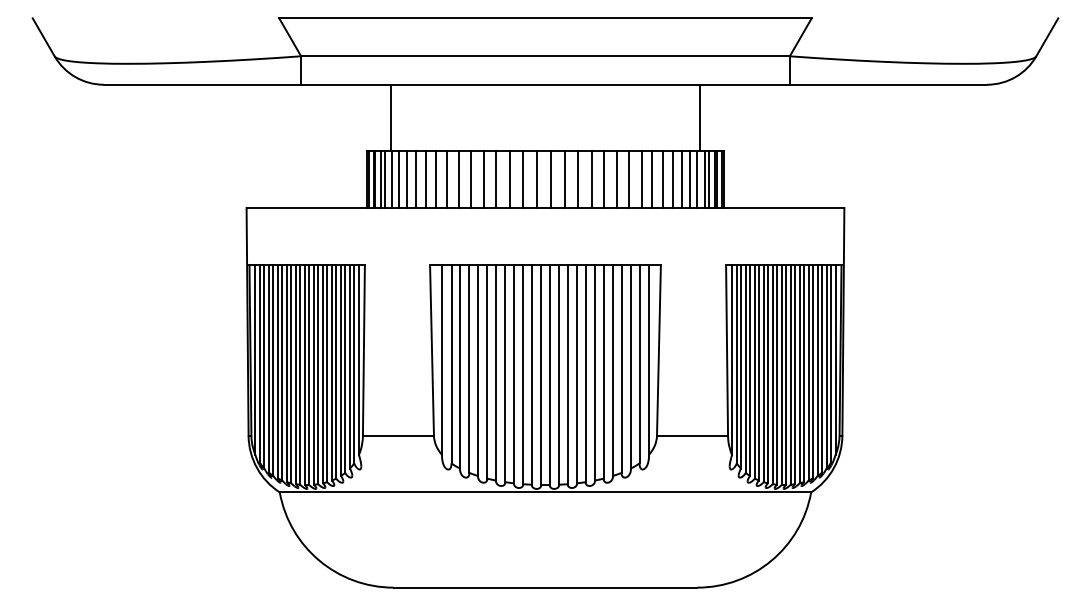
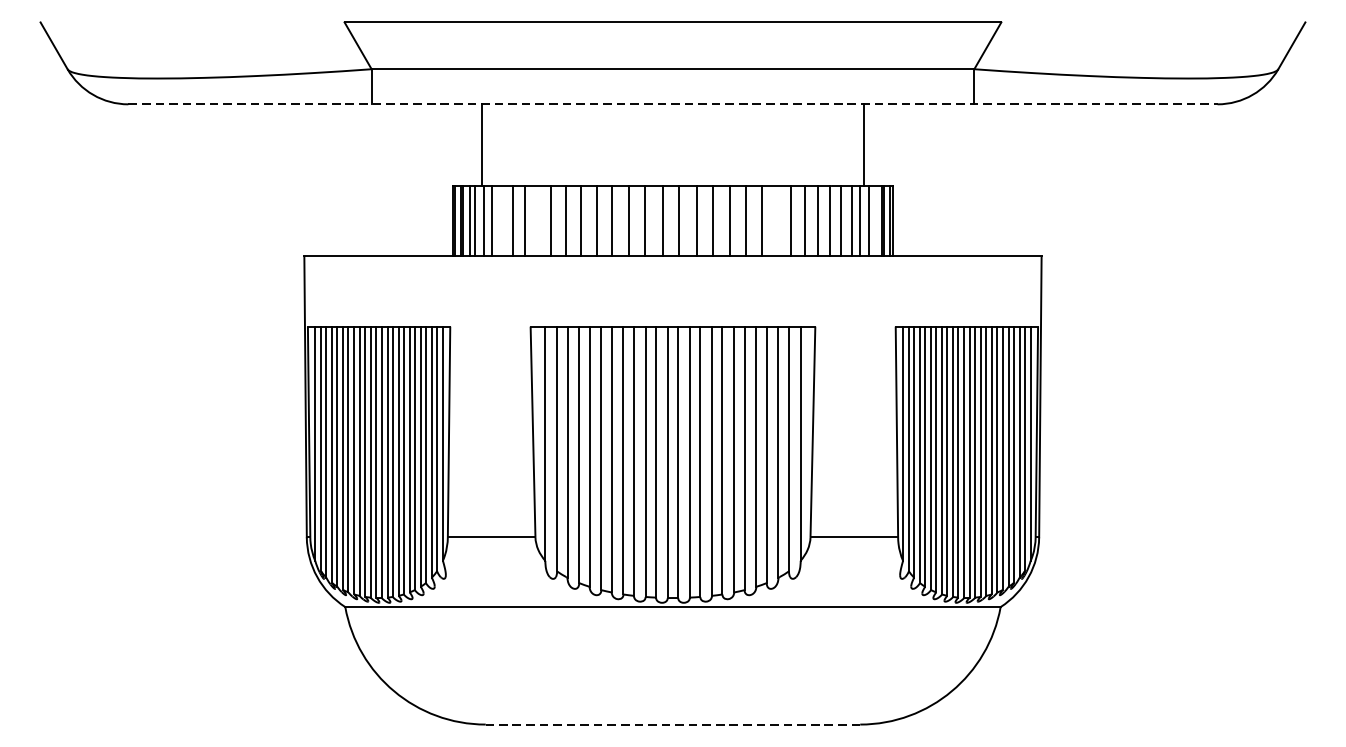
line: (545, 84) -> (673, 104), solid -> dashed
line: (407, 179) -> (502, 221), removed
line: (436, 179) -> (538, 221), removed
line: (629, 179) -> (776, 221), removed
line: (708, 179) -> (874, 221), removed
line: (545, 587) -> (673, 724), solid -> dashed

